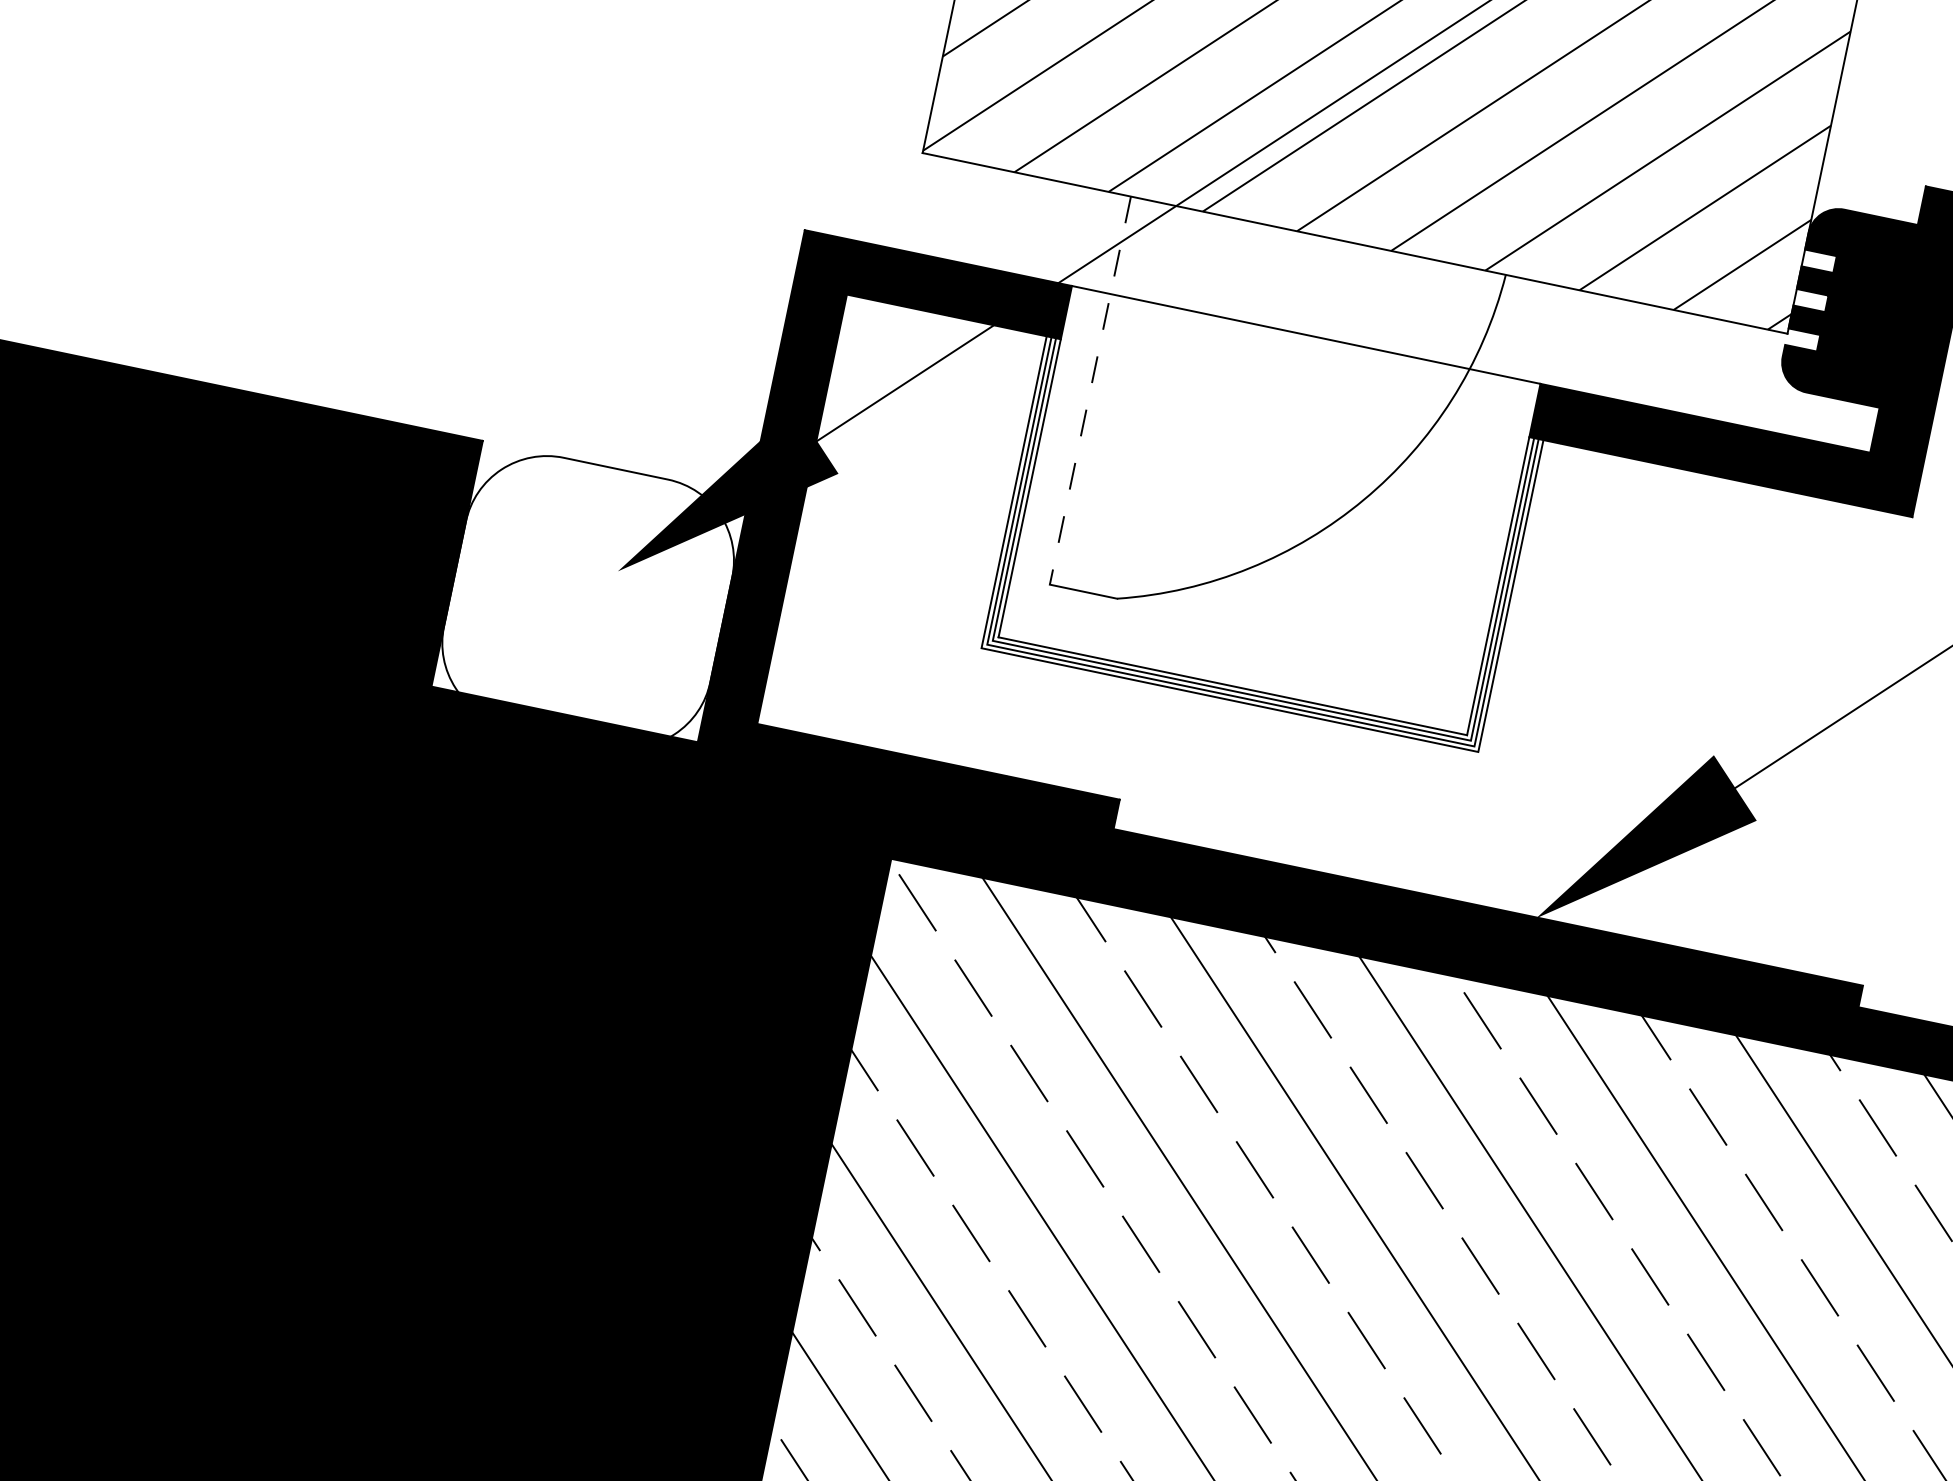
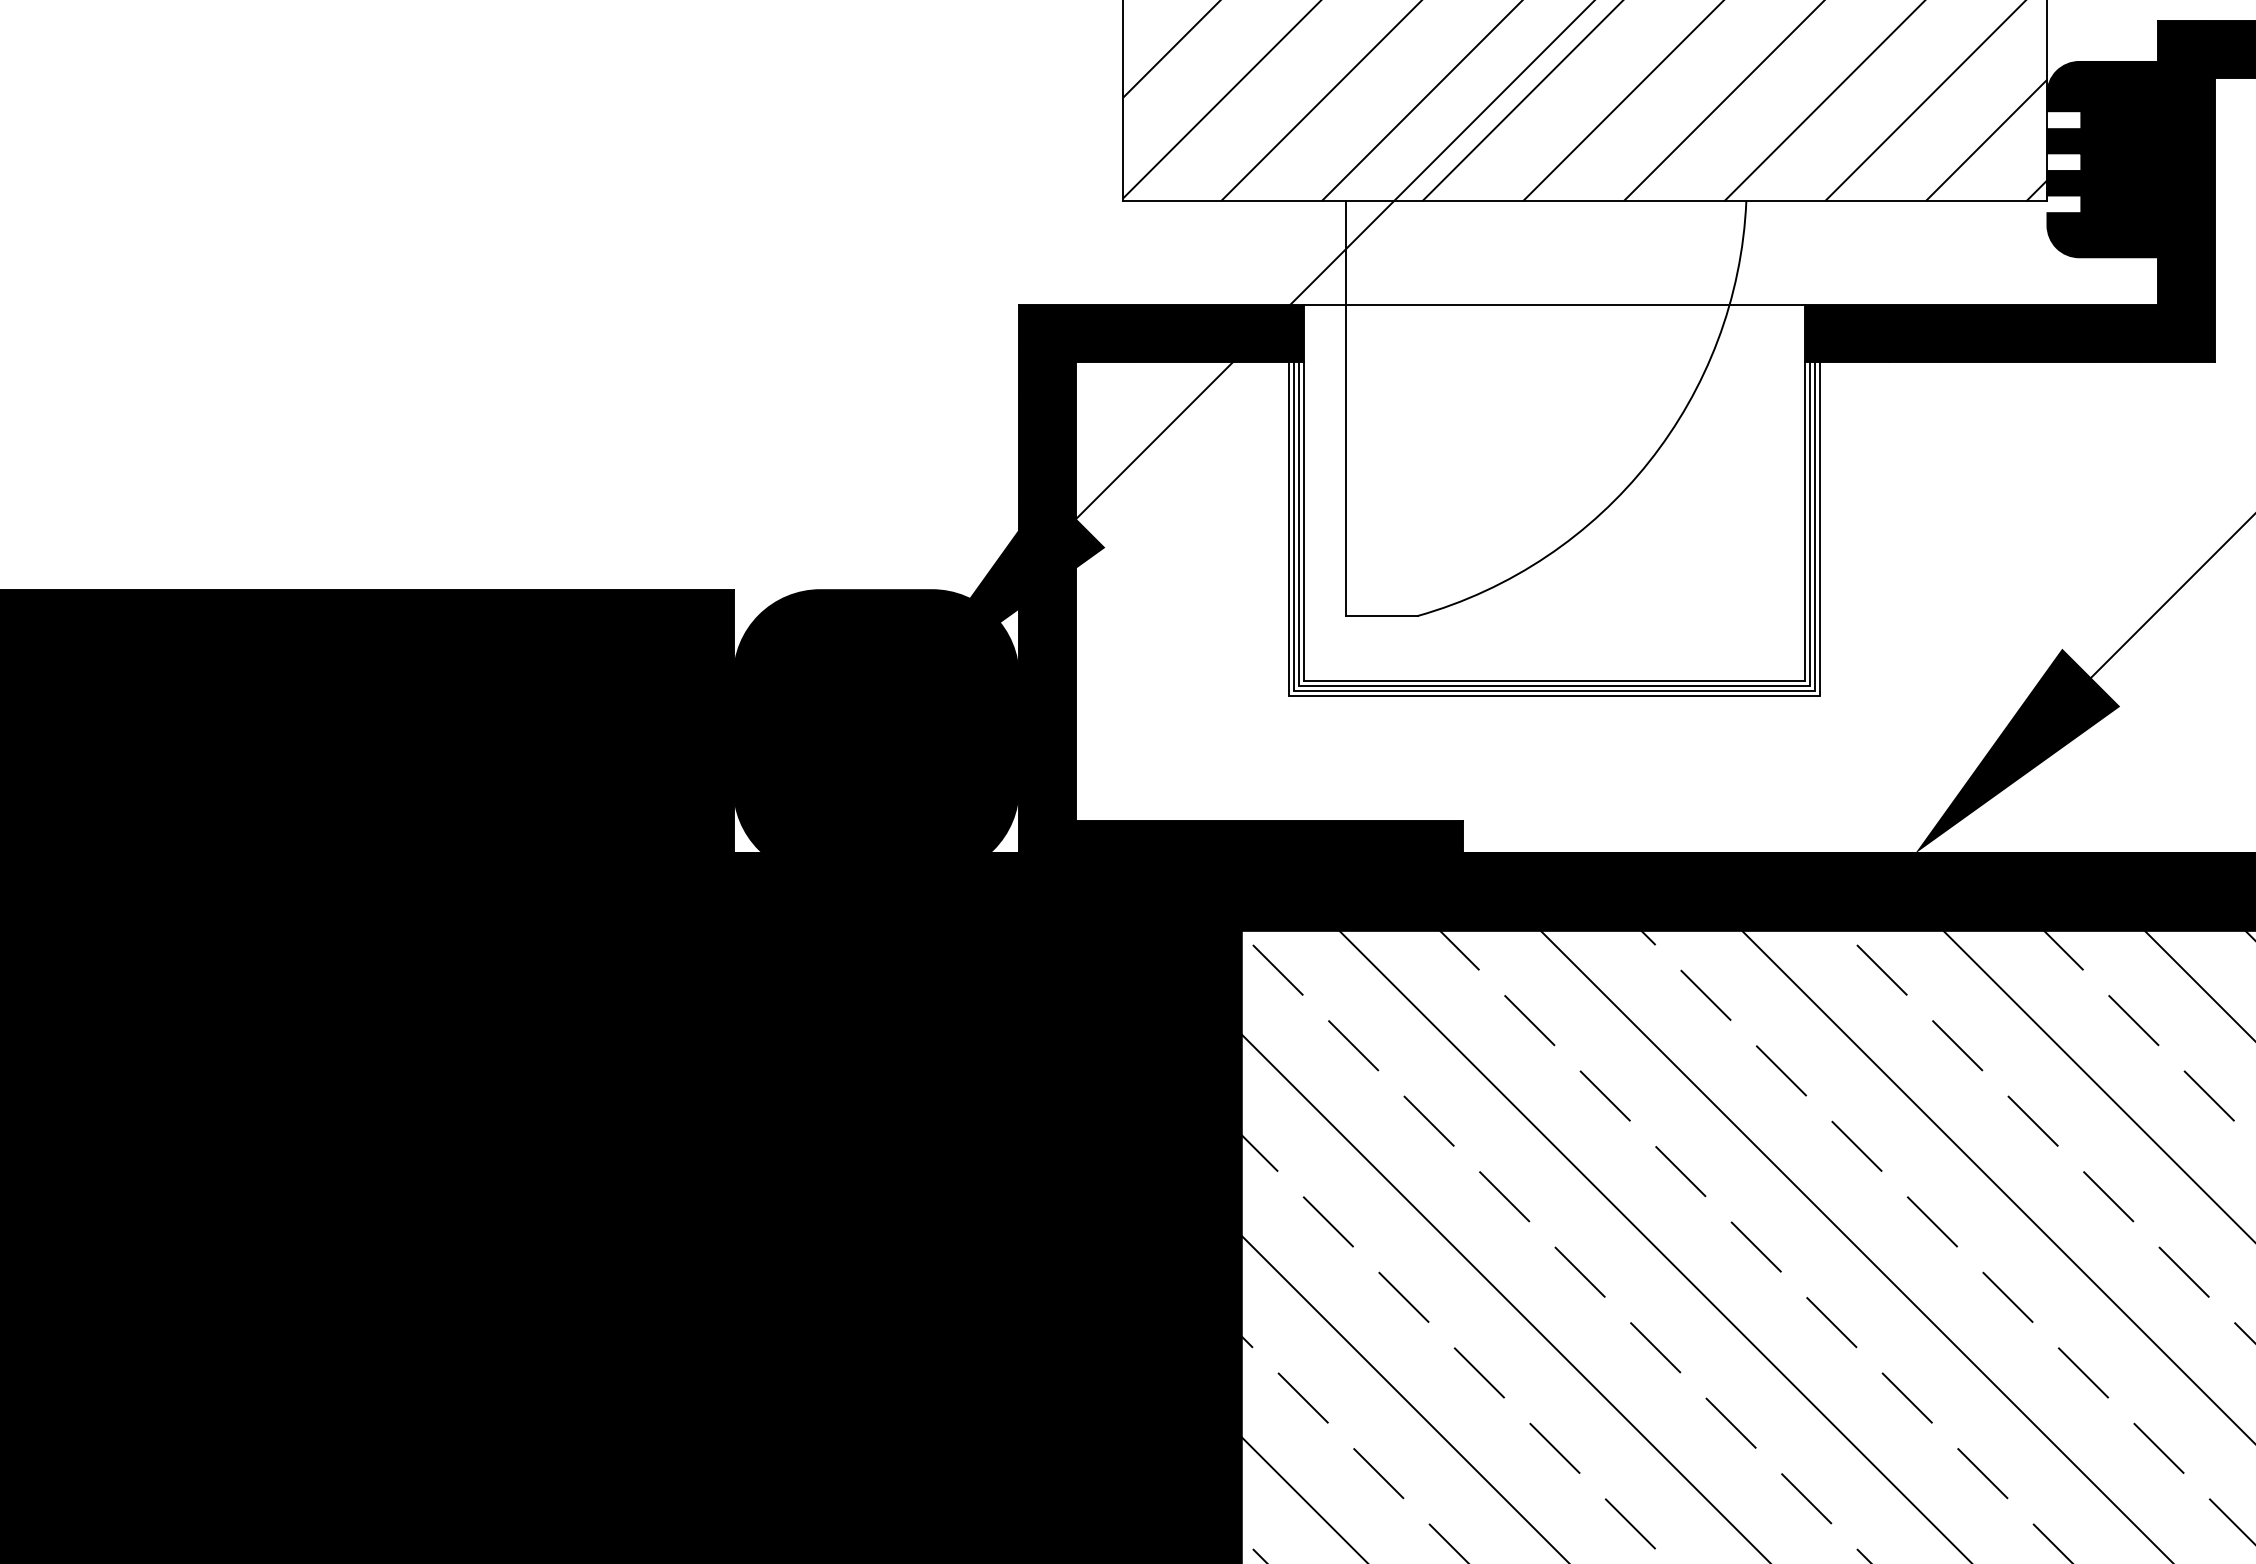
line: (1090, 391) -> (1345, 409), dashed -> solid
fill: (587, 601) -> (875, 732), added

